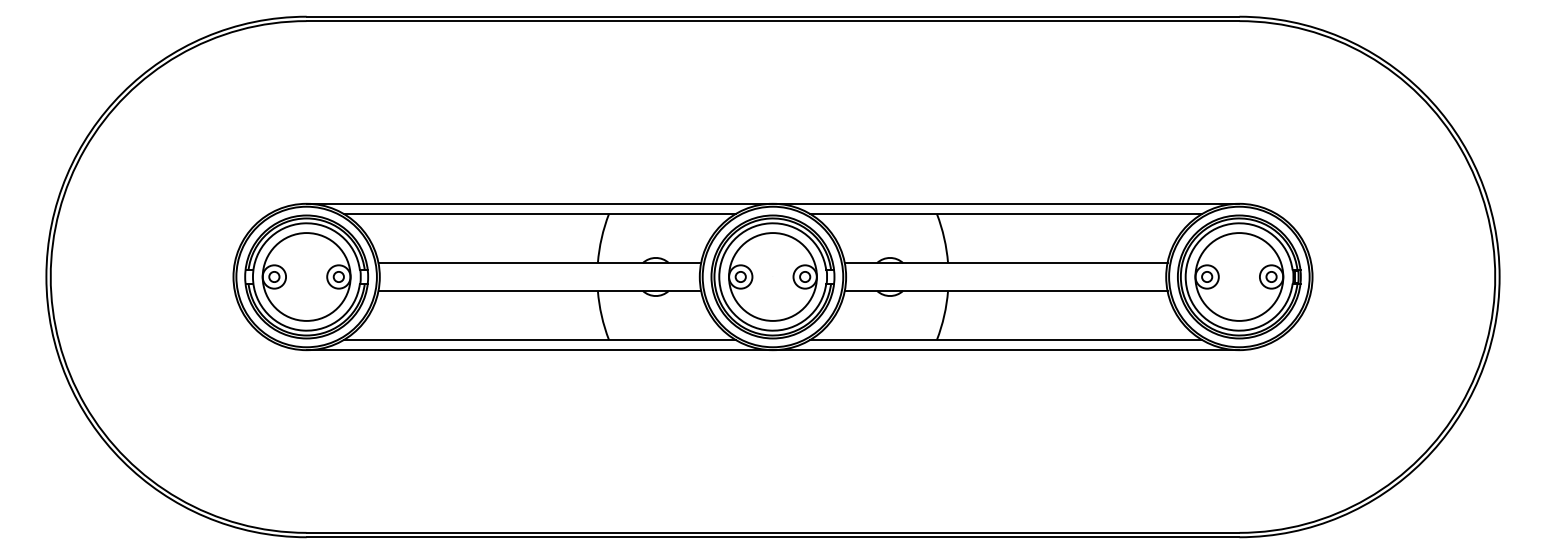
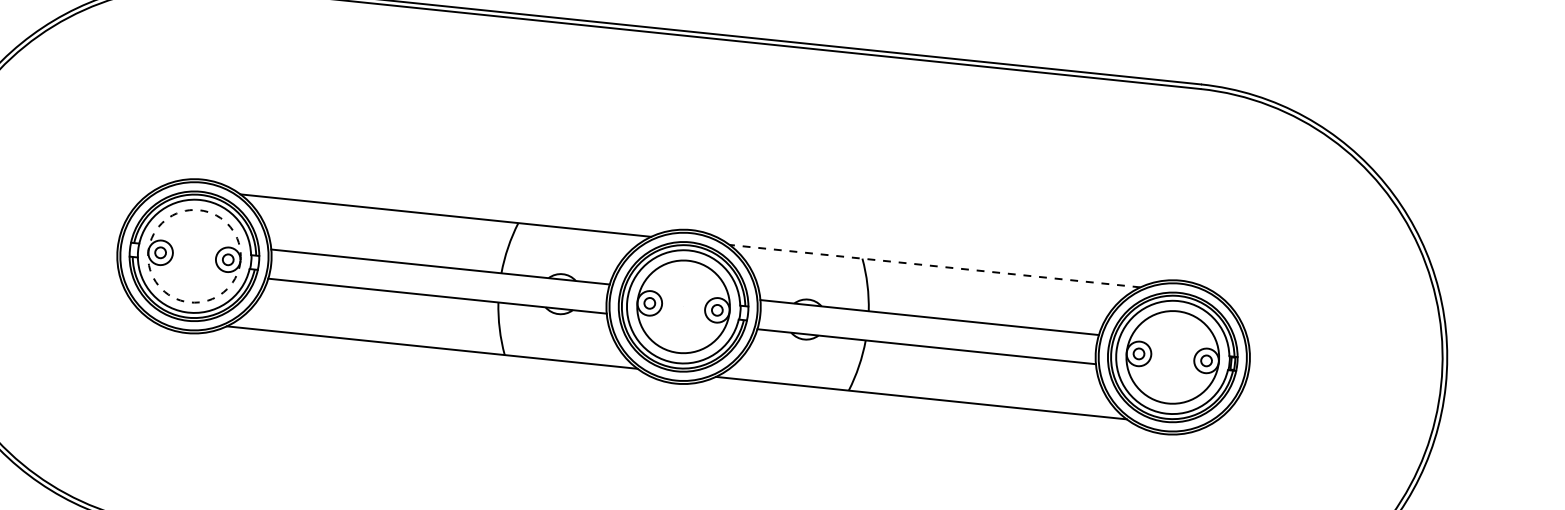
line: (772, 203) -> (691, 229), removed
line: (1006, 214) -> (935, 266), solid -> dashed
circle: (306, 276) -> (194, 255), solid -> dashed
line: (772, 350) -> (675, 383), removed

